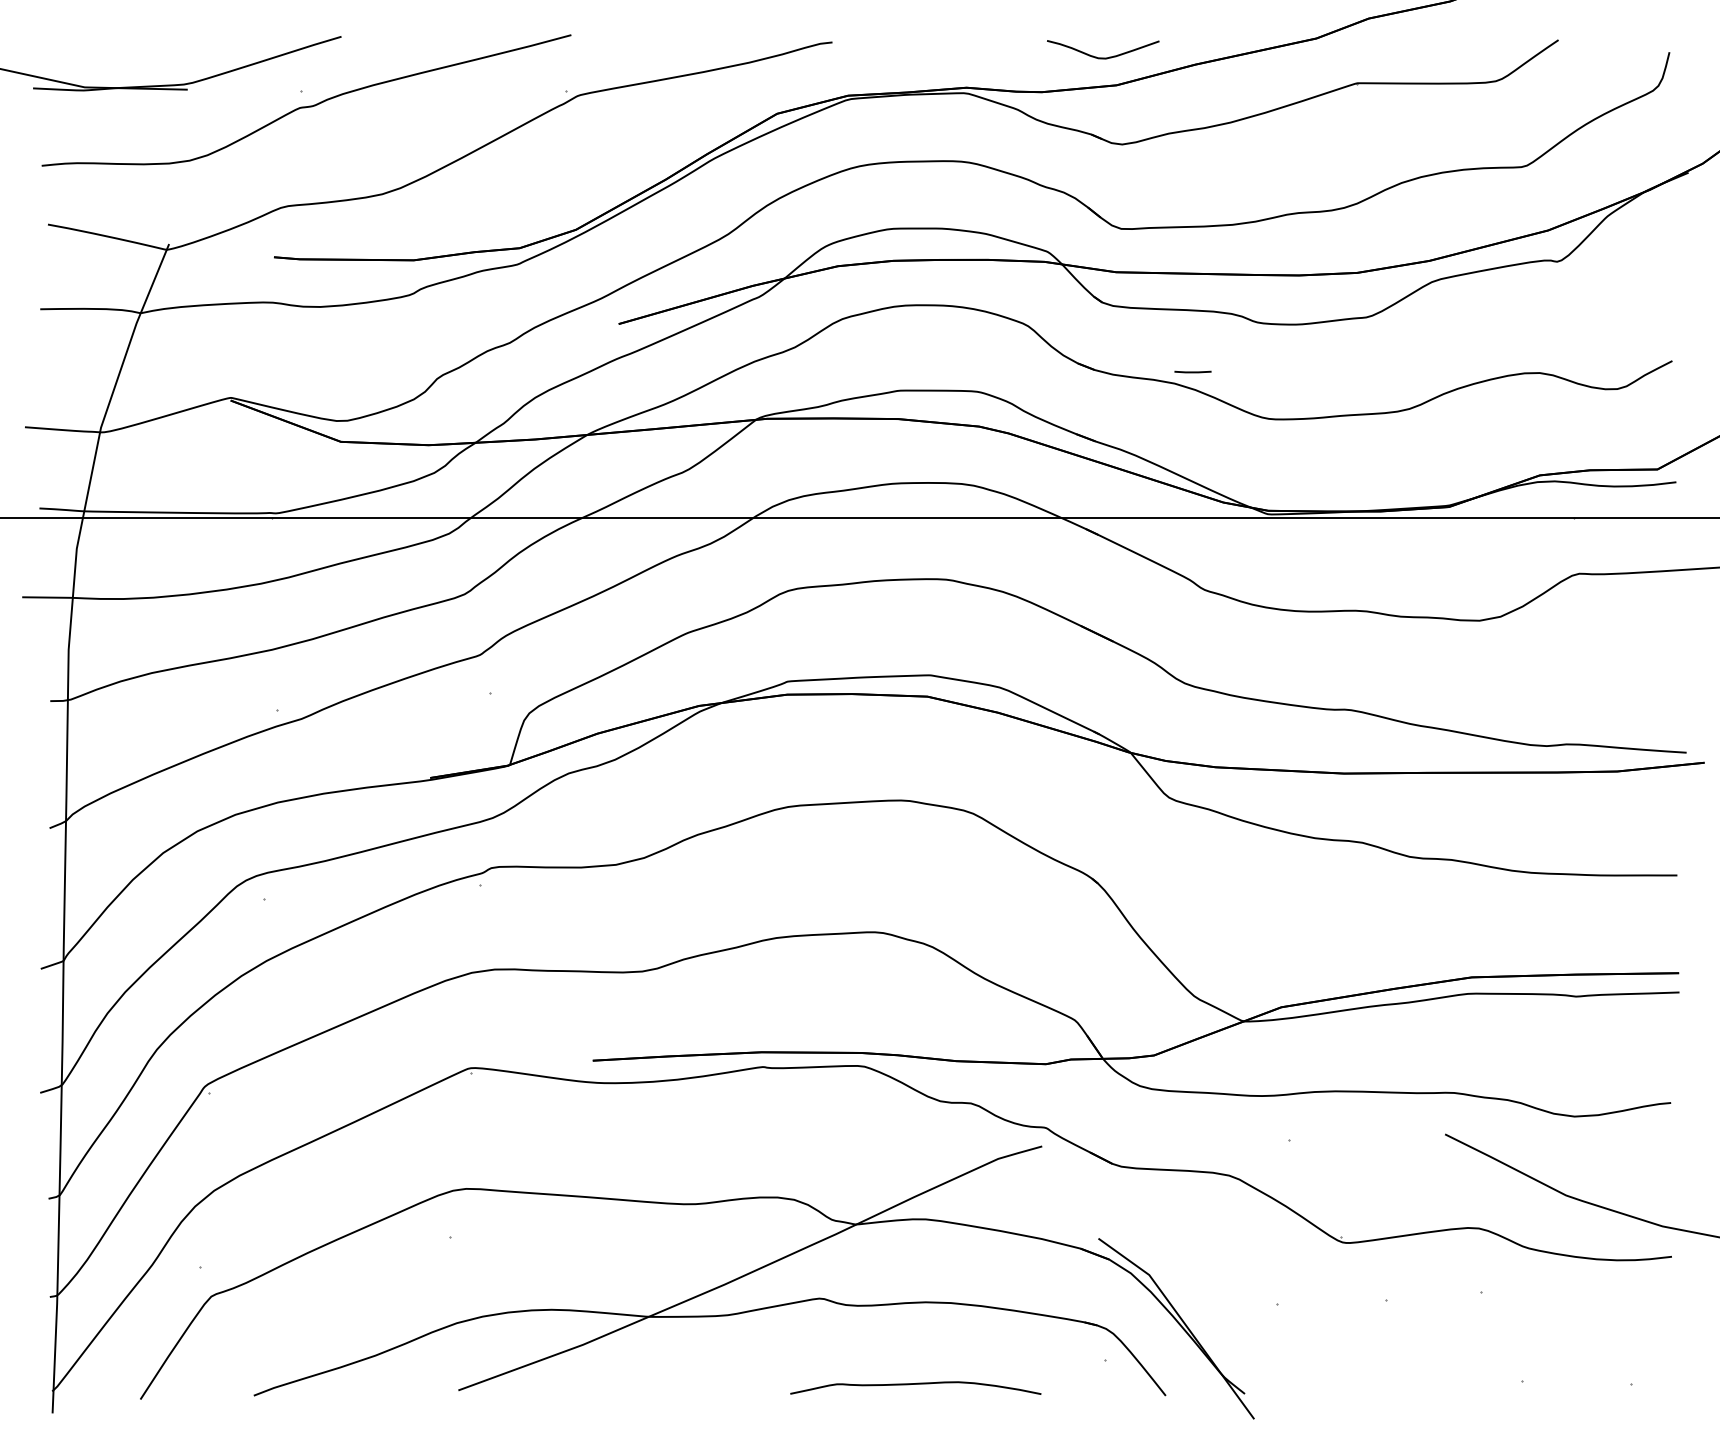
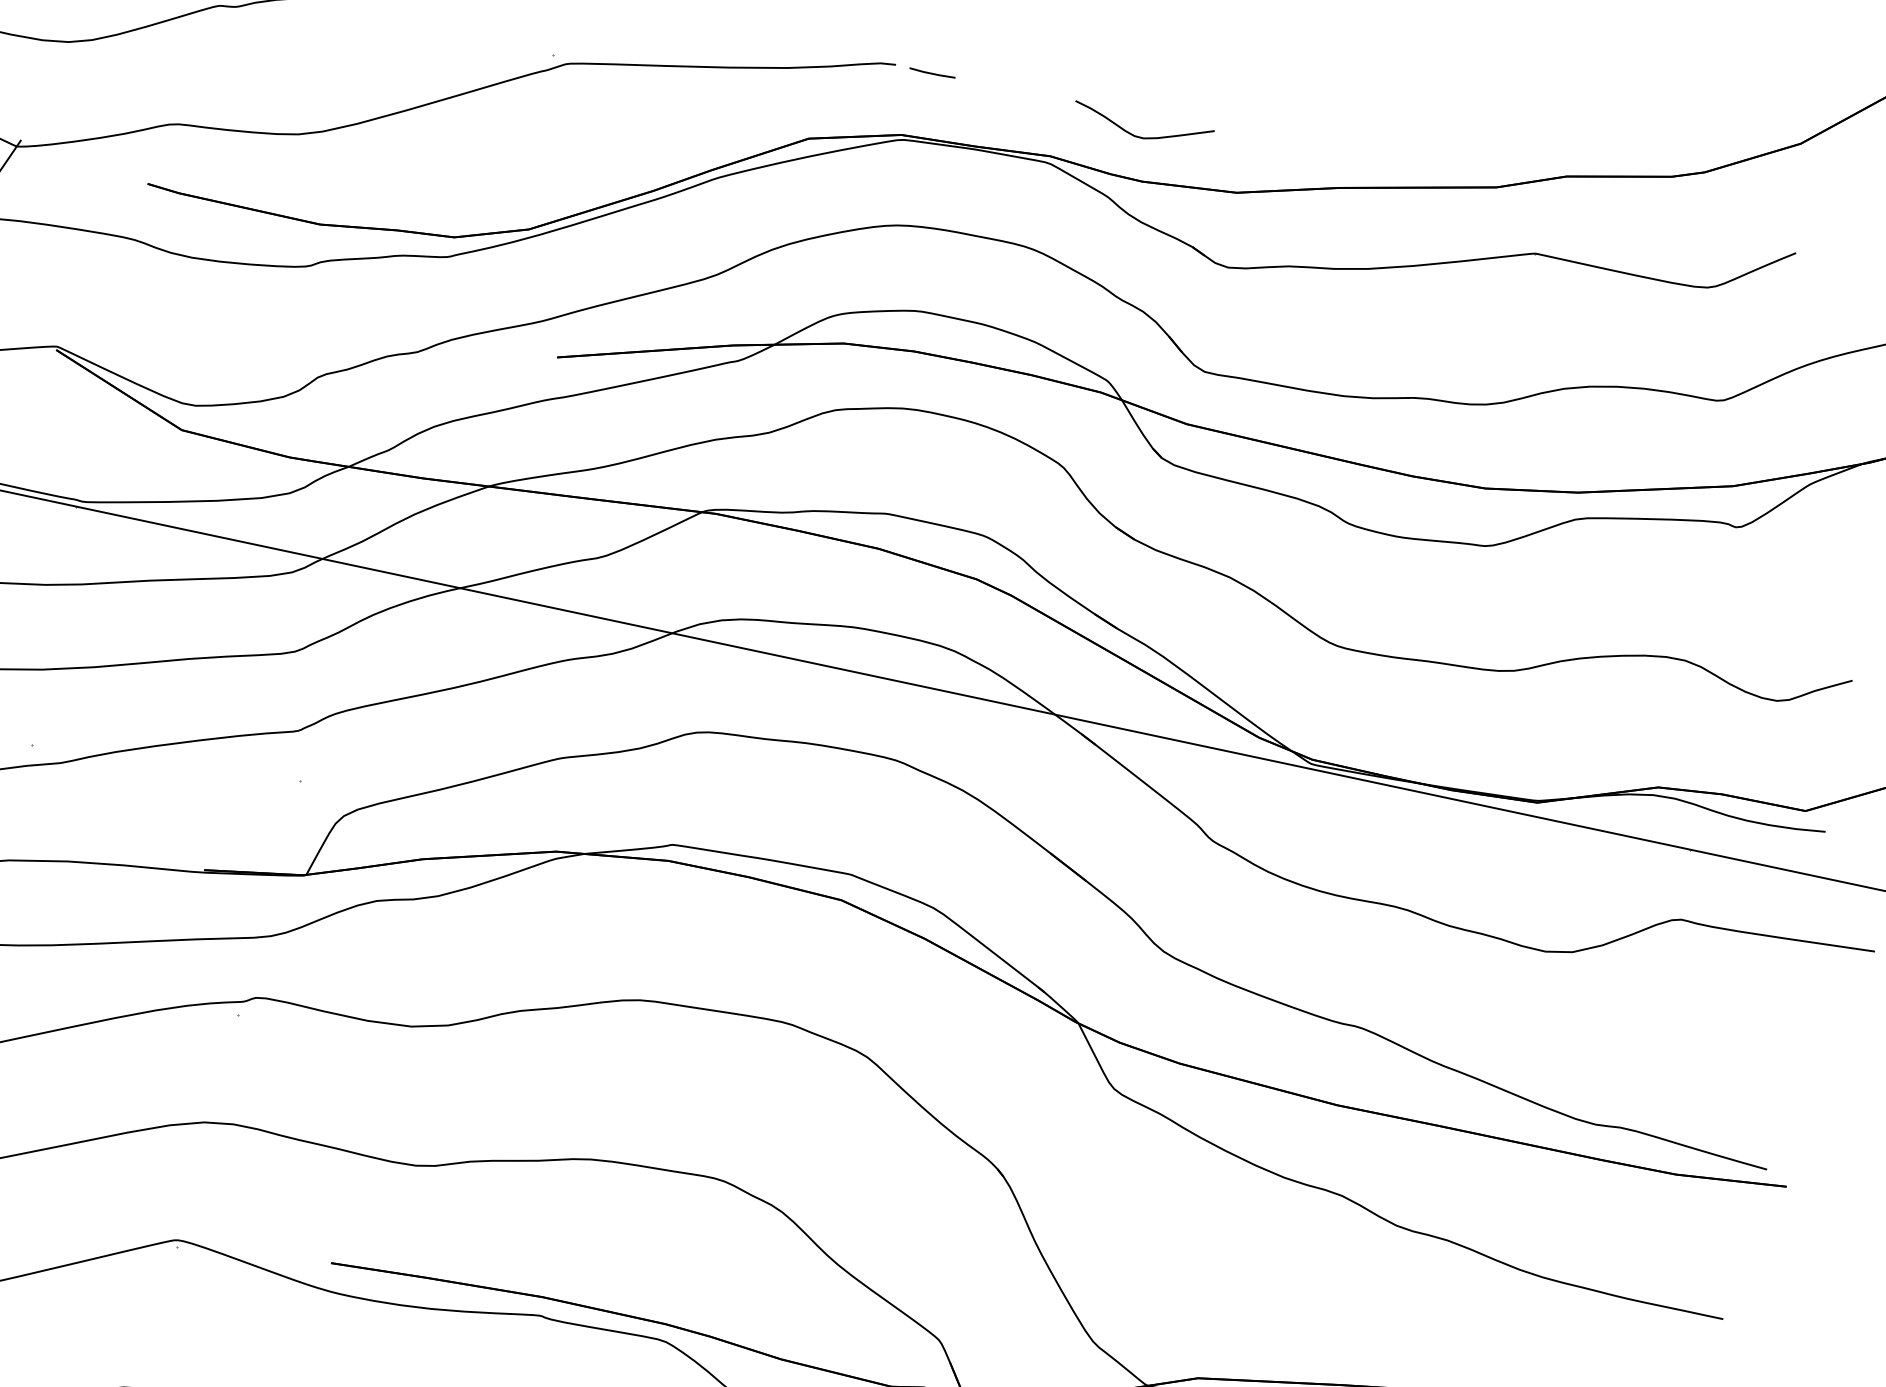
curve: (1103, 57) -> (1141, 136), moved
line: (1192, 371) -> (931, 72), moved

